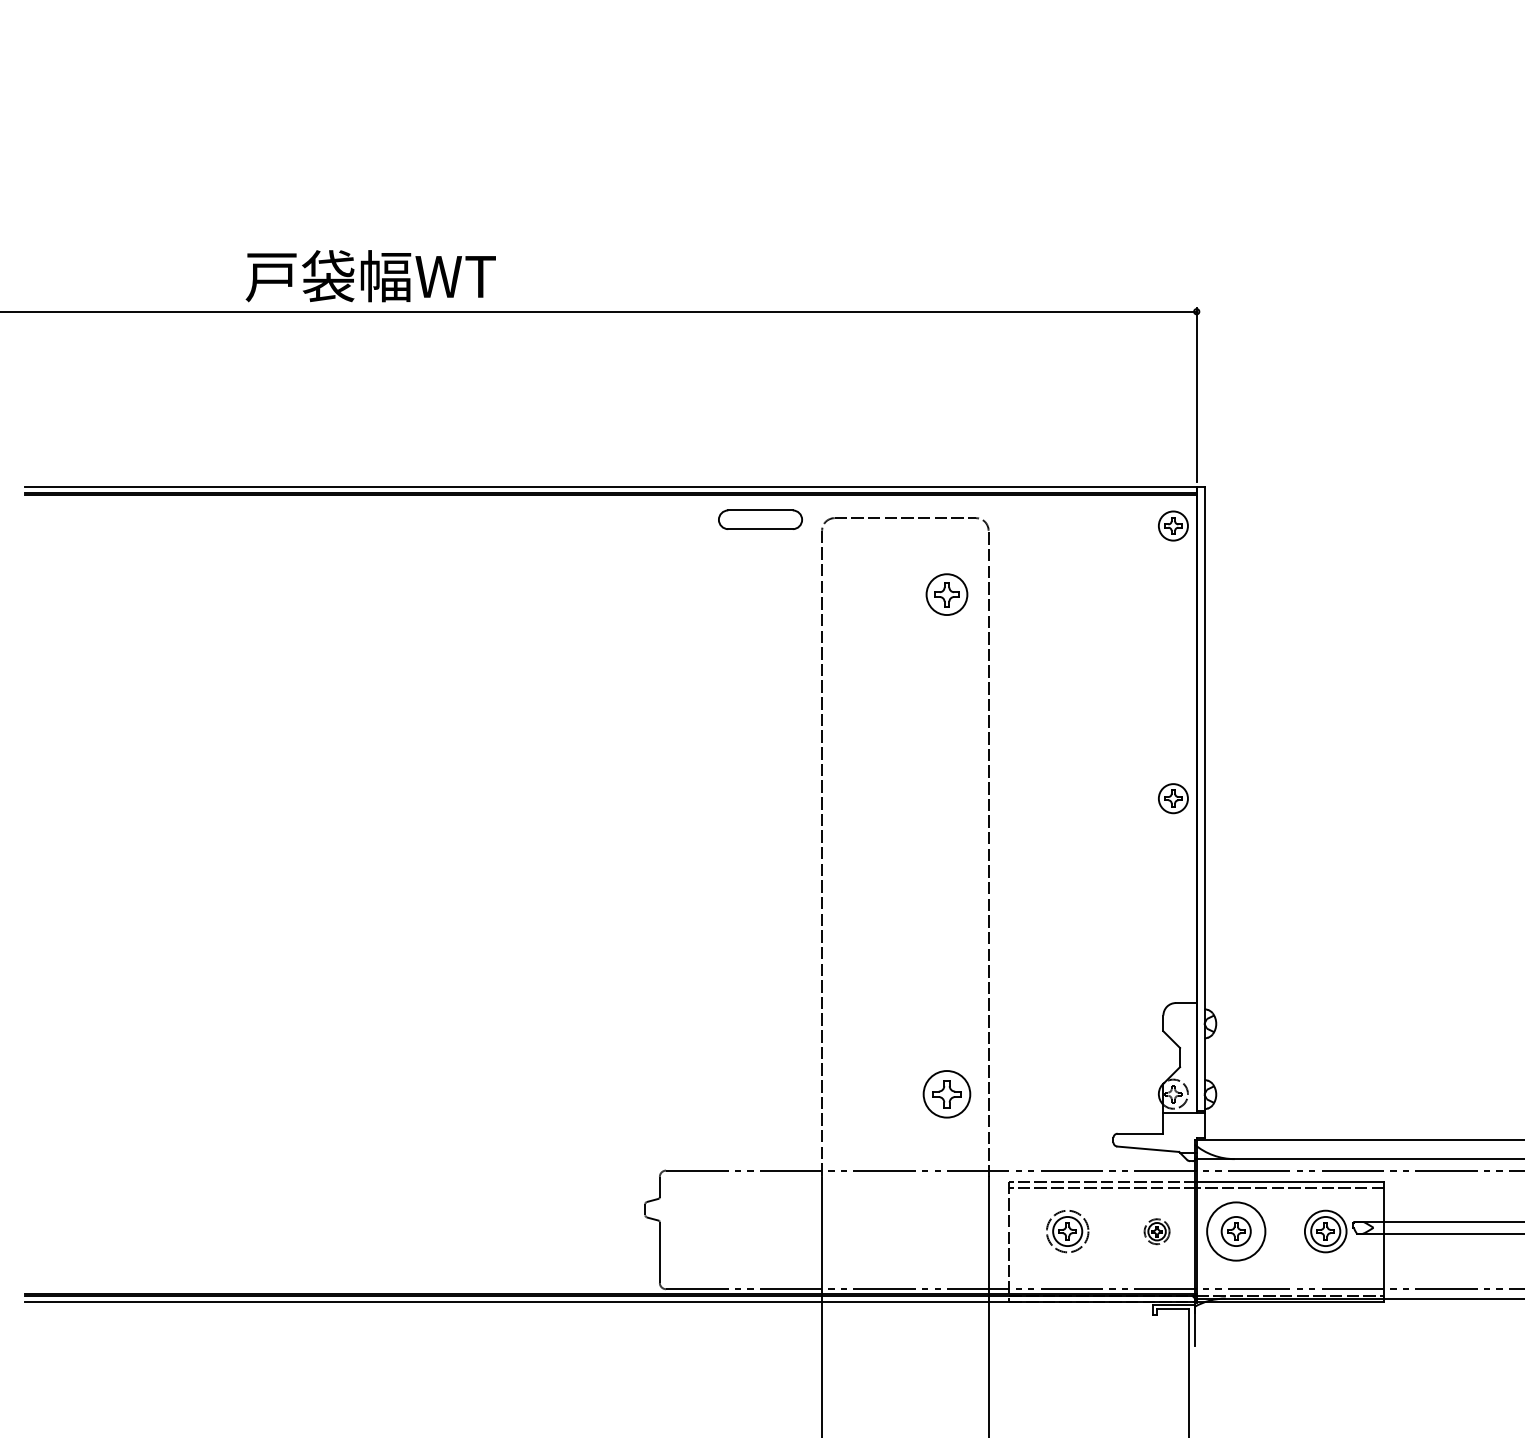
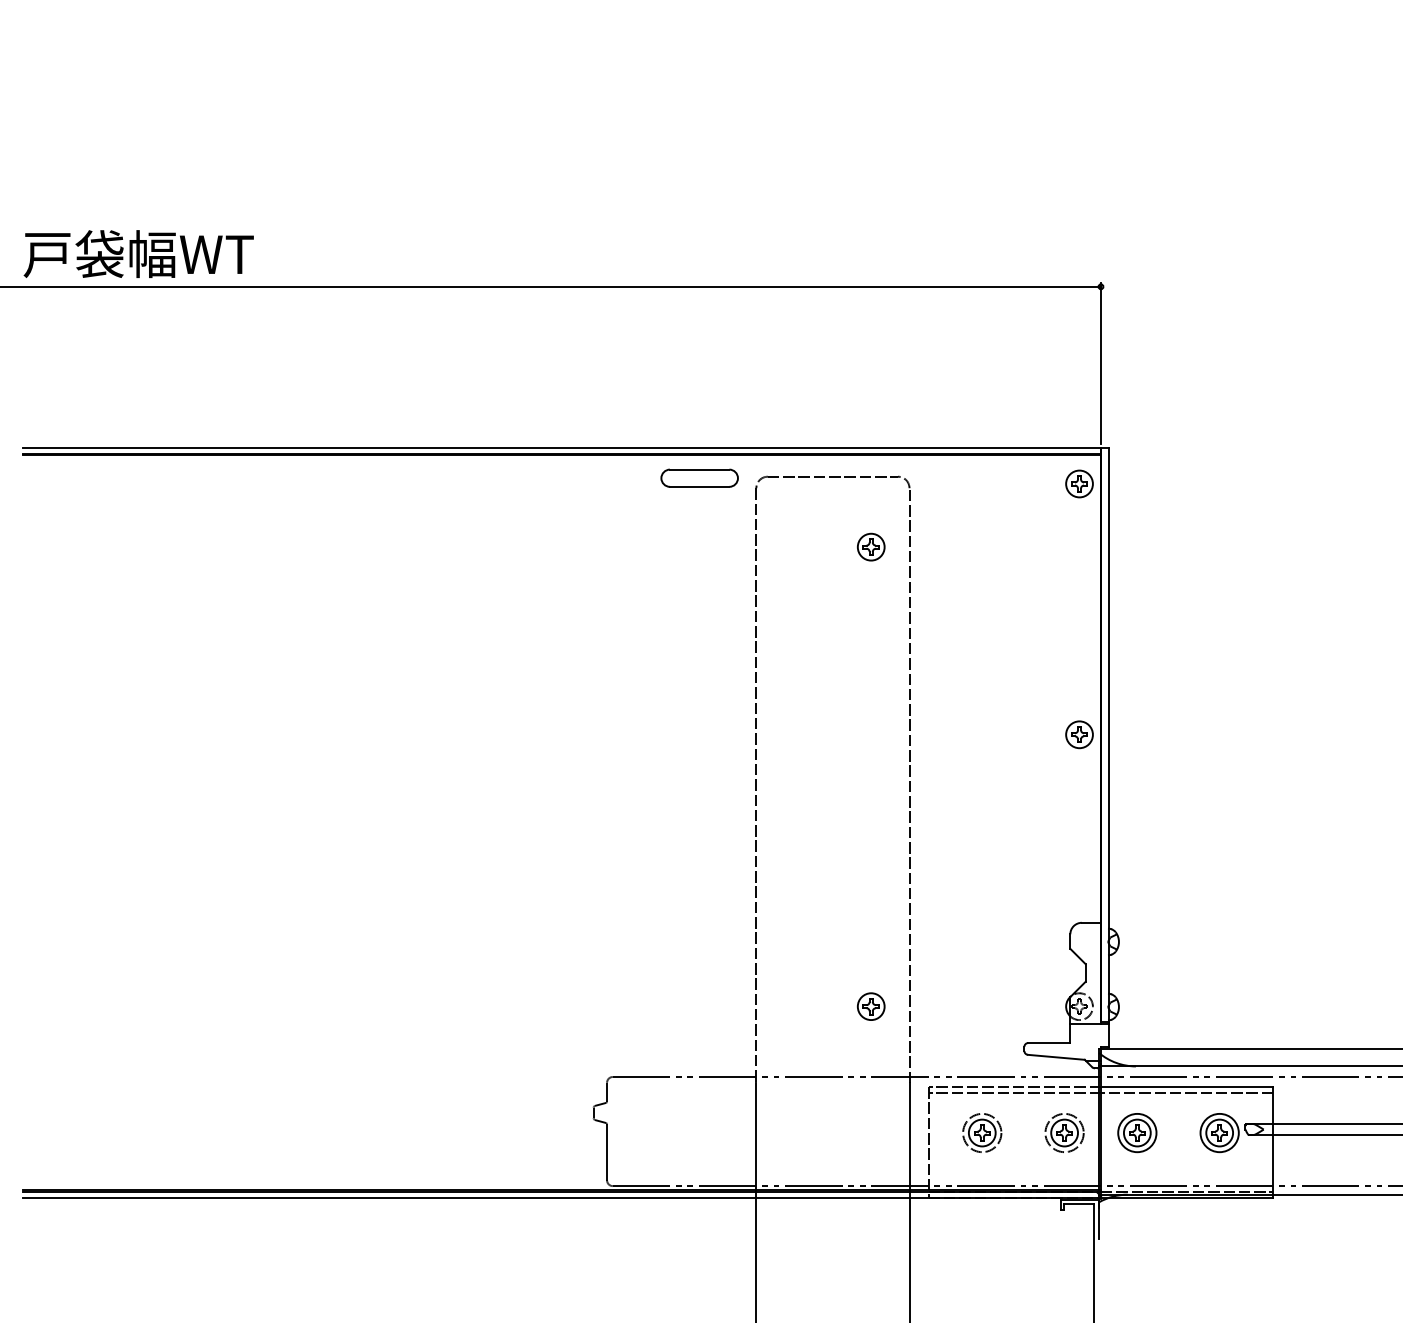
text: (370, 276) -> (138, 254), moved
part: (946, 594) -> (870, 546), size x0.71
part: (946, 1093) -> (870, 1006), size x0.62
part: (1156, 1231) -> (1063, 1133), size x1.67
circle: (1236, 1231) -> (1137, 1133), size x0.71

